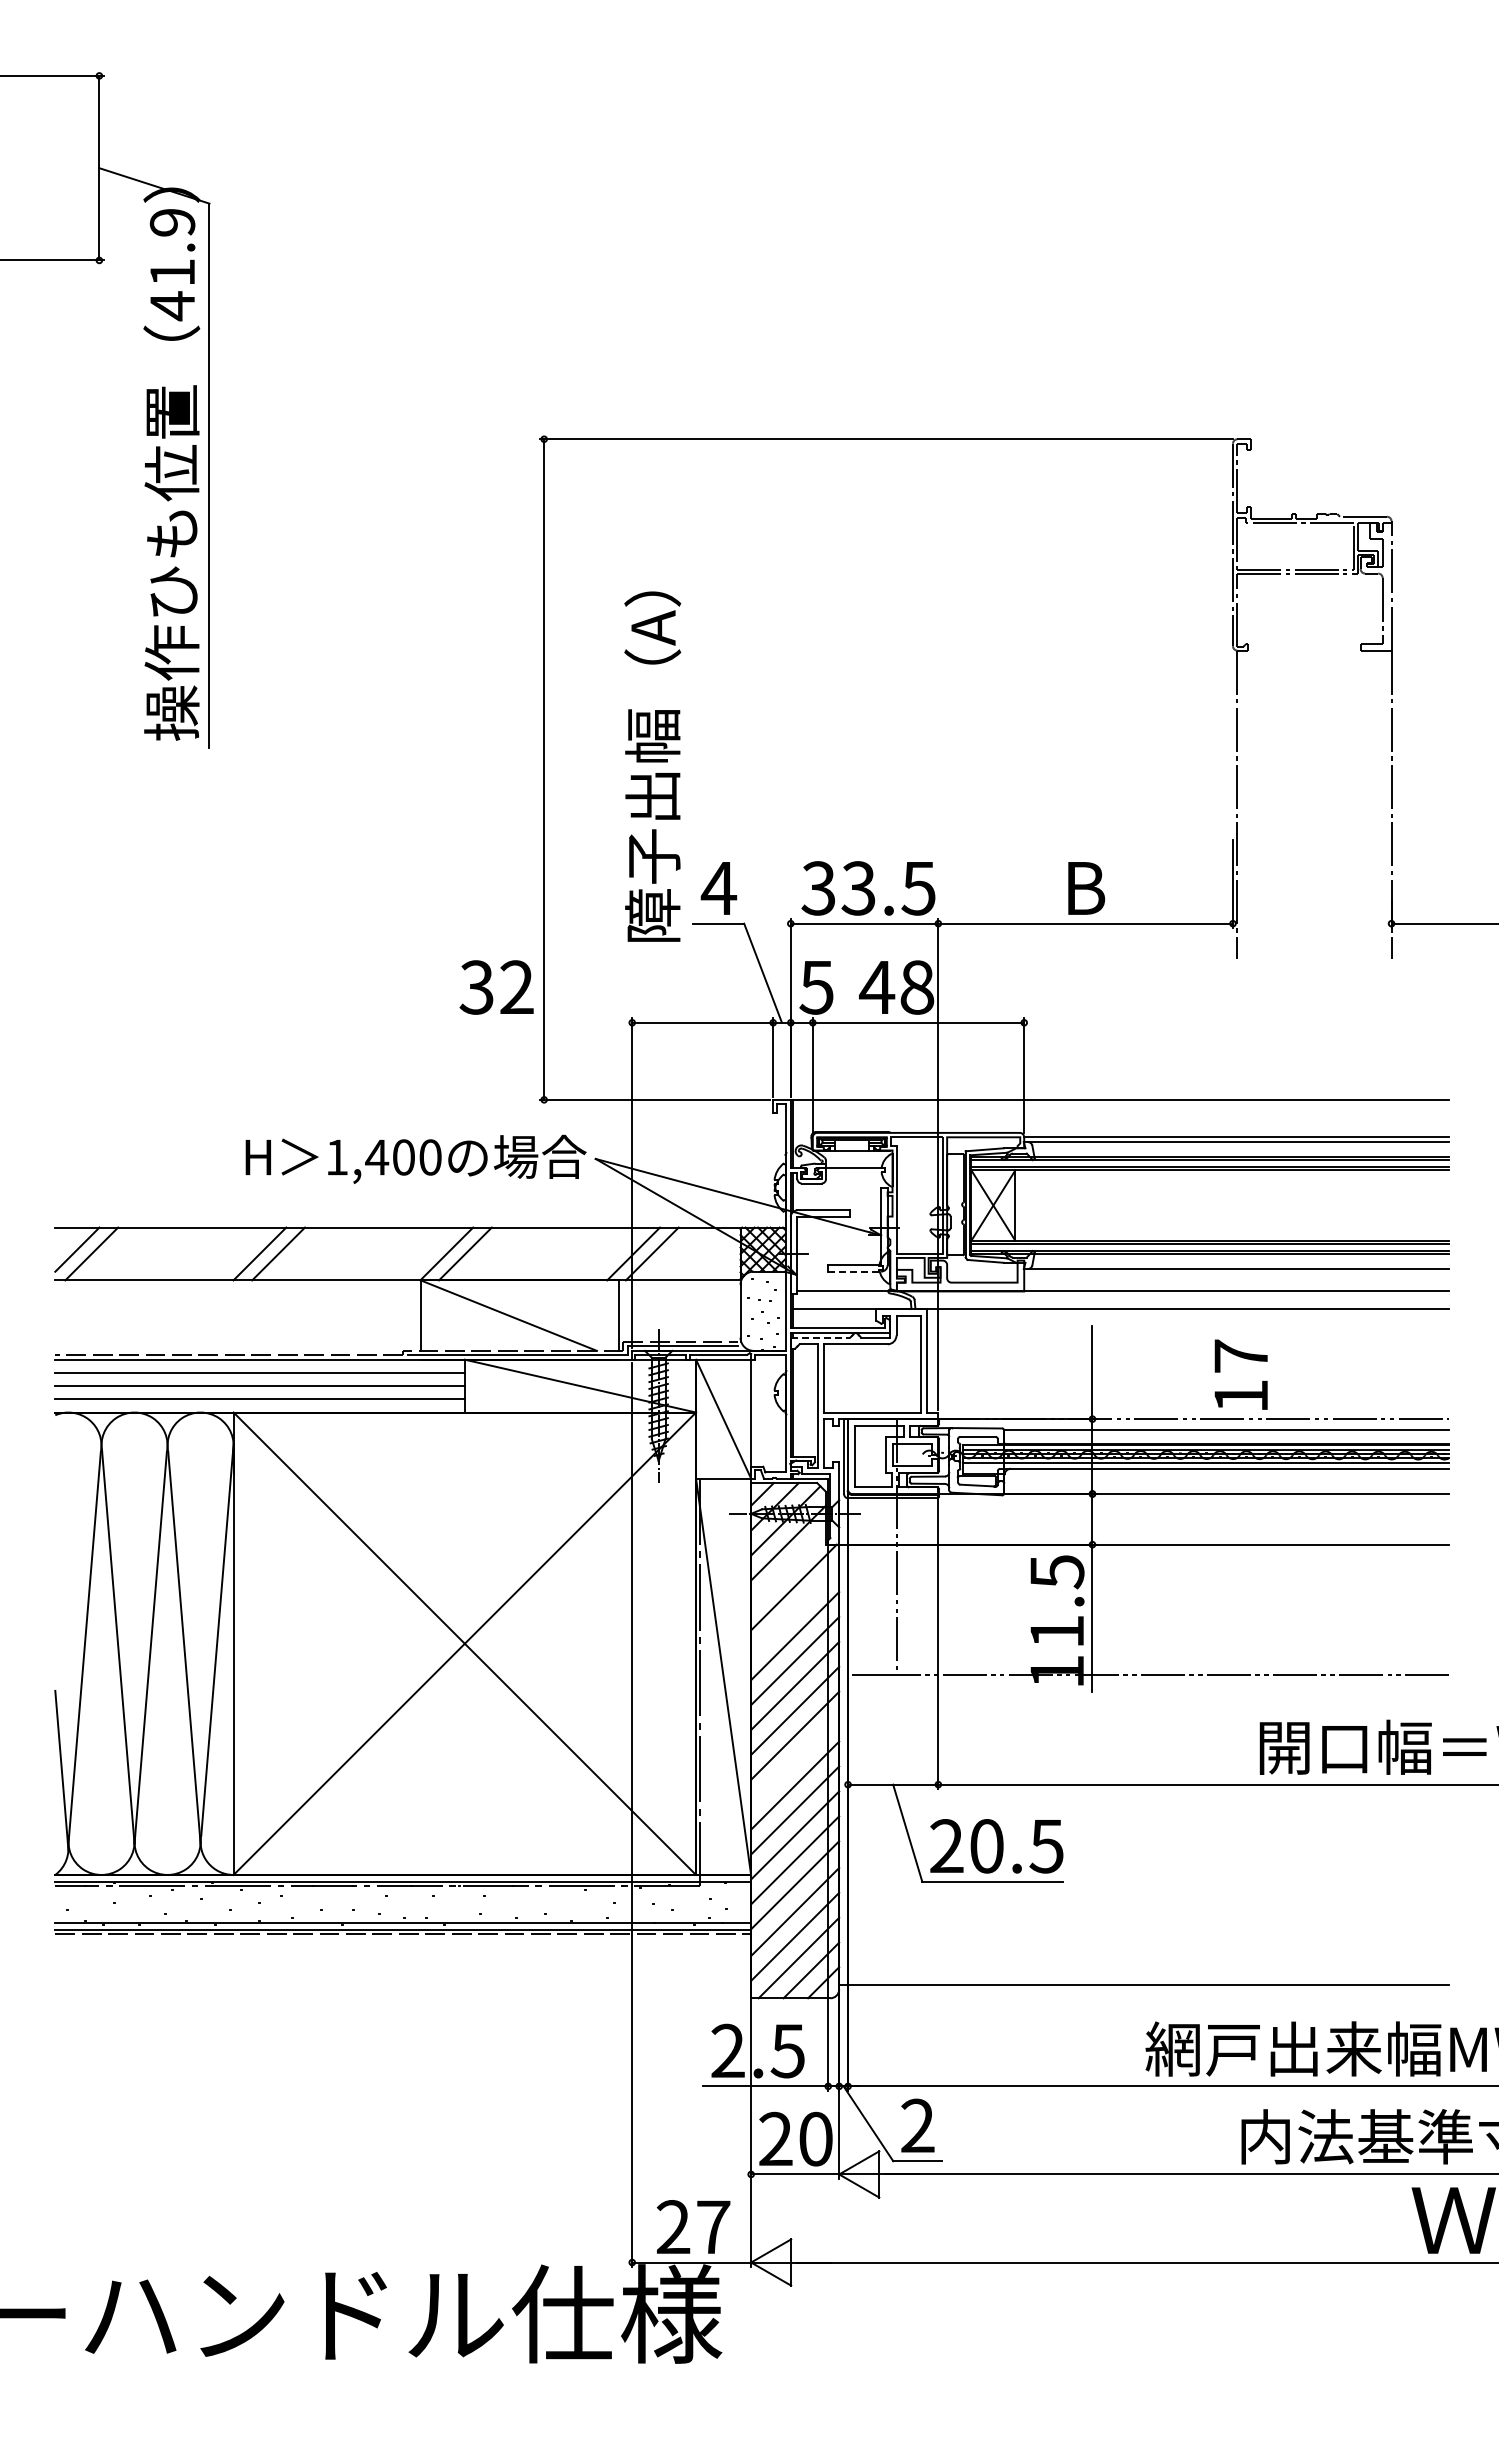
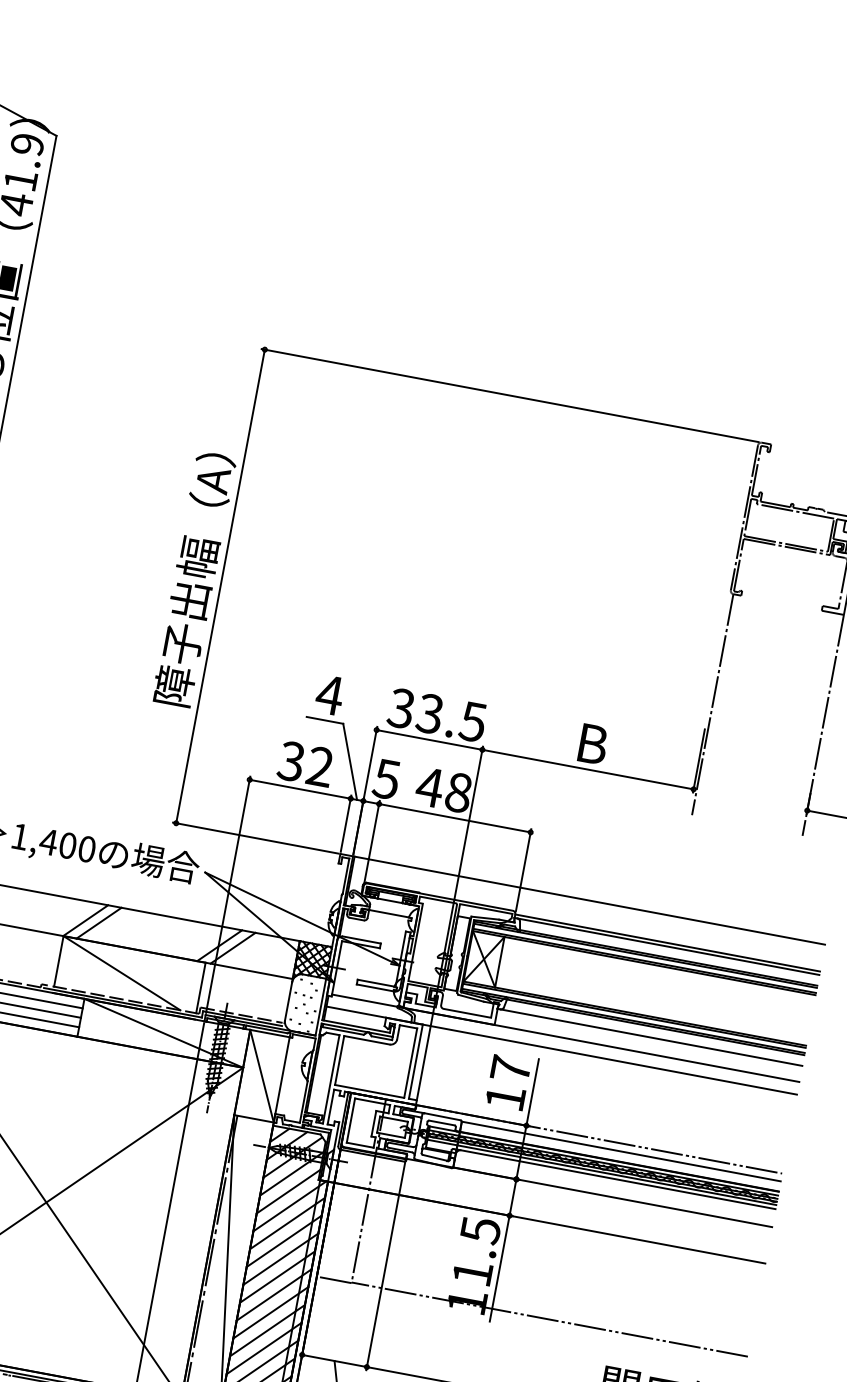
text: (652, 766) -> (193, 579), moved
text: (496, 987) -> (305, 764), moved
line: (855, 1271) -> (376, 988), dashed -> solid
line: (820, 1337) -> (342, 1030), dashed -> solid
text: (1240, 1374) -> (507, 1082), moved
line: (788, 1567) -> (288, 1191), added
line: (795, 1611) -> (287, 1223), added
line: (795, 1760) -> (267, 1330), added

